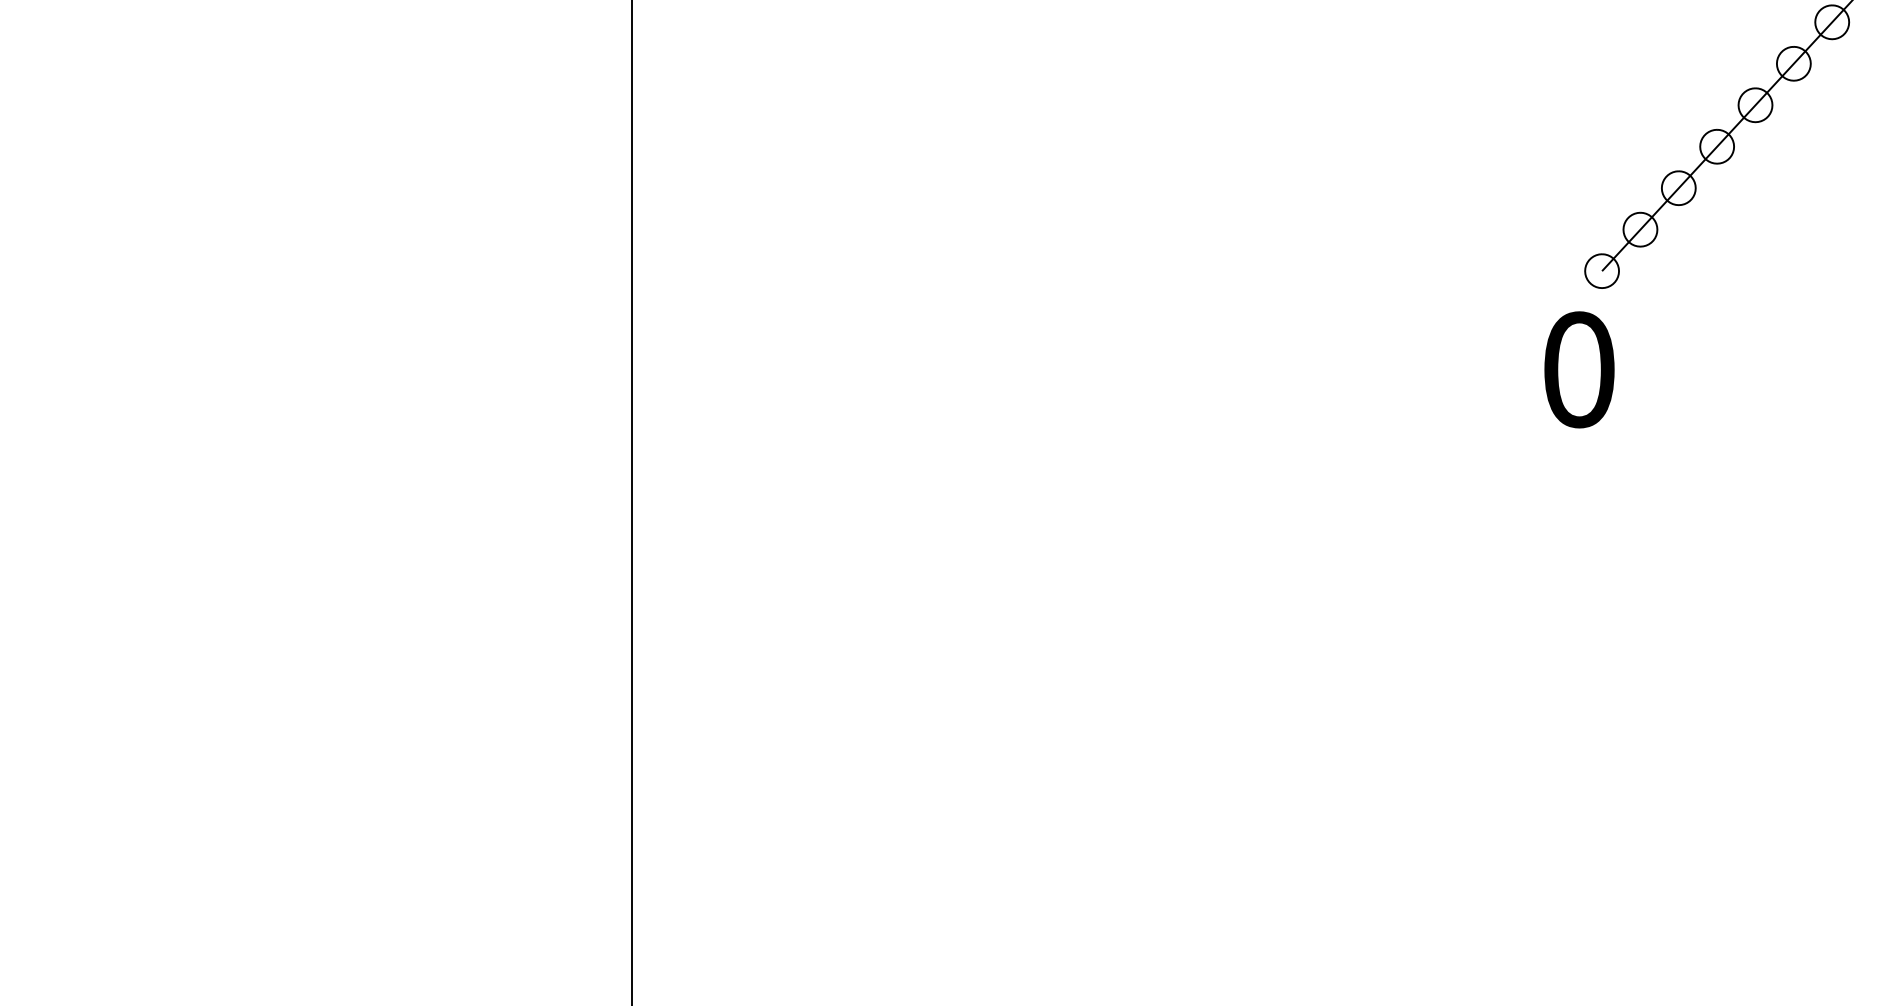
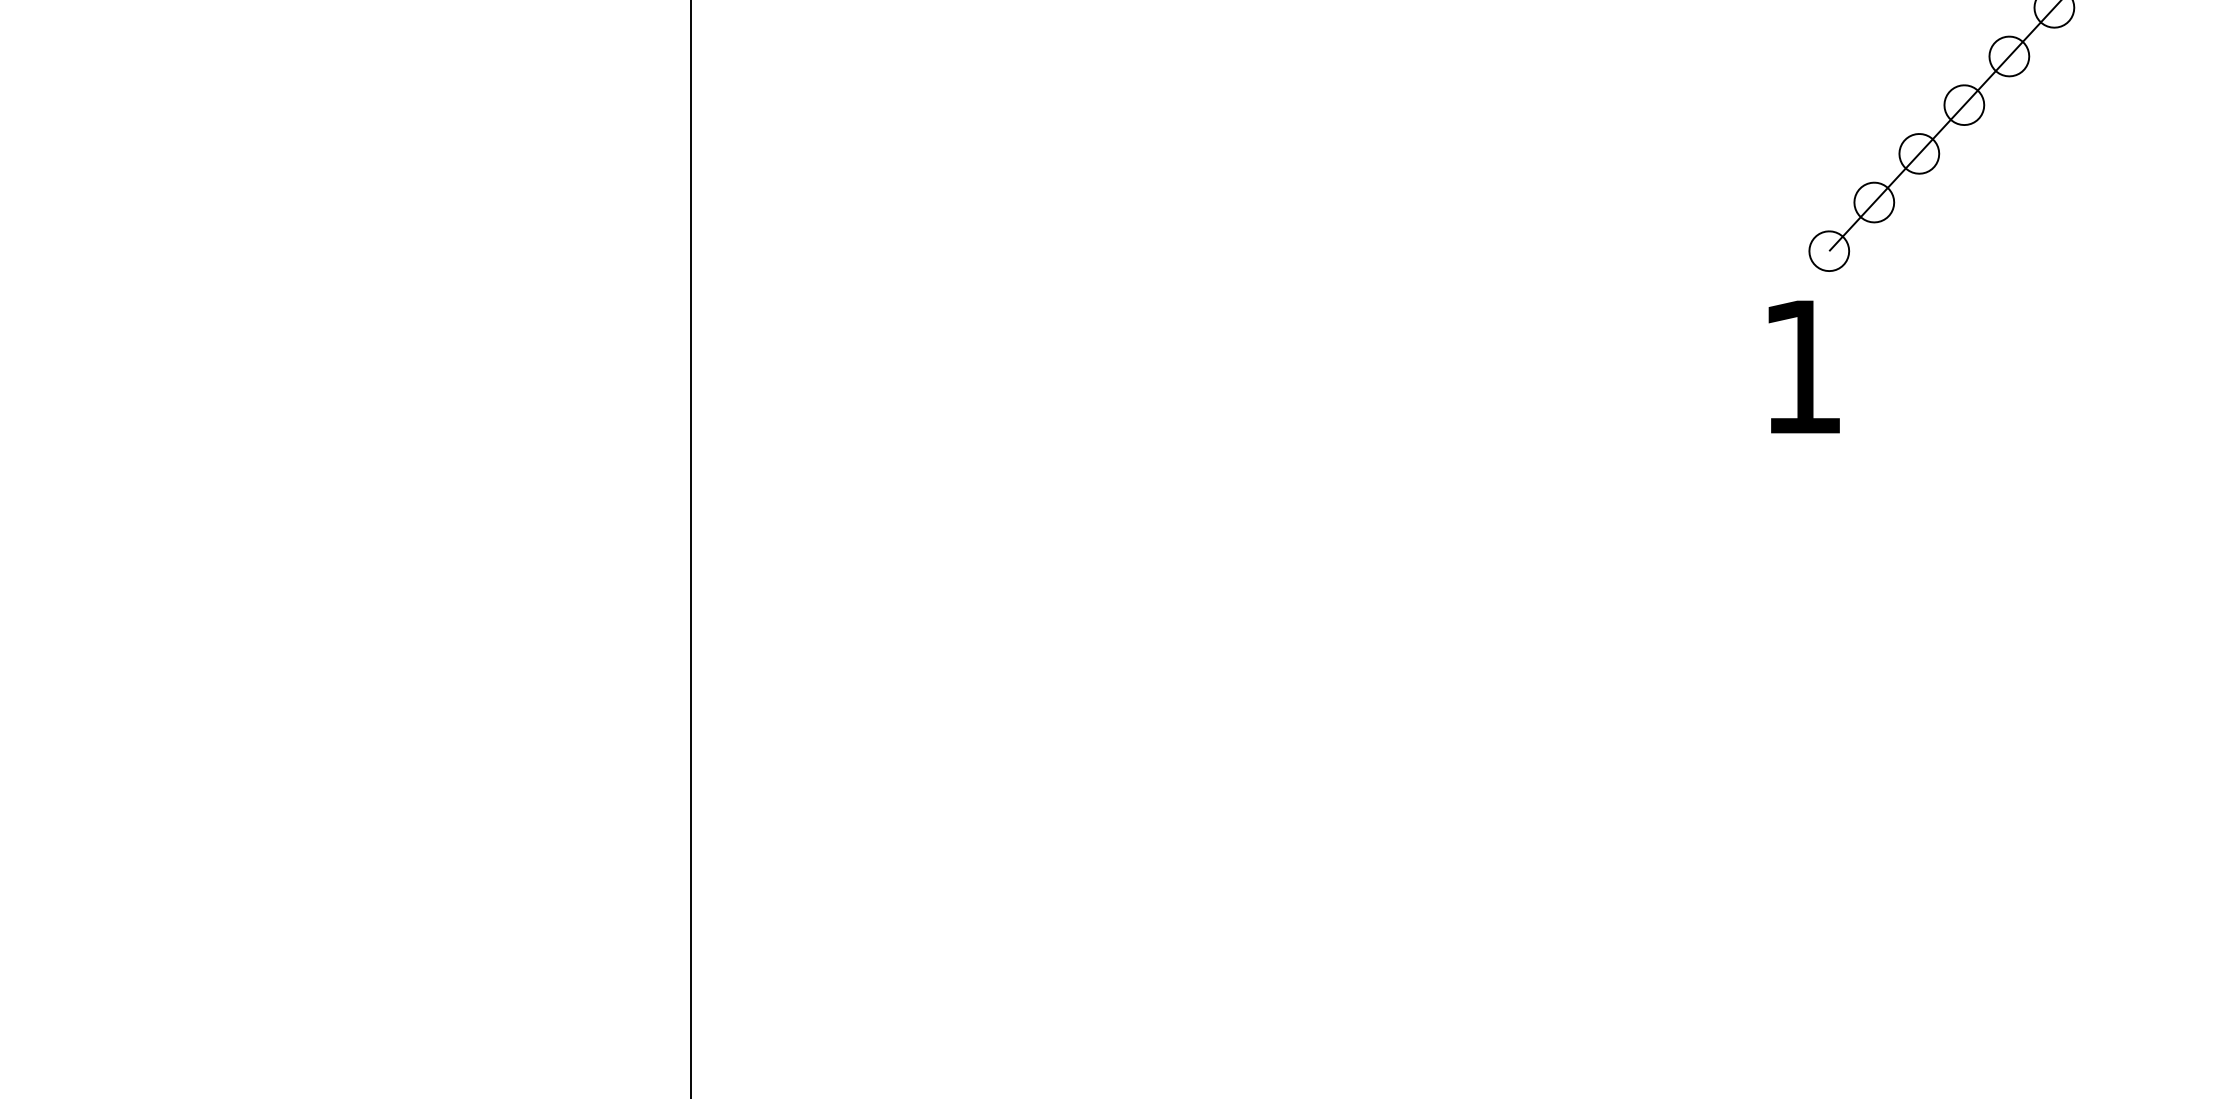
text: (1579, 369) -> (1802, 366), 0 -> 1

